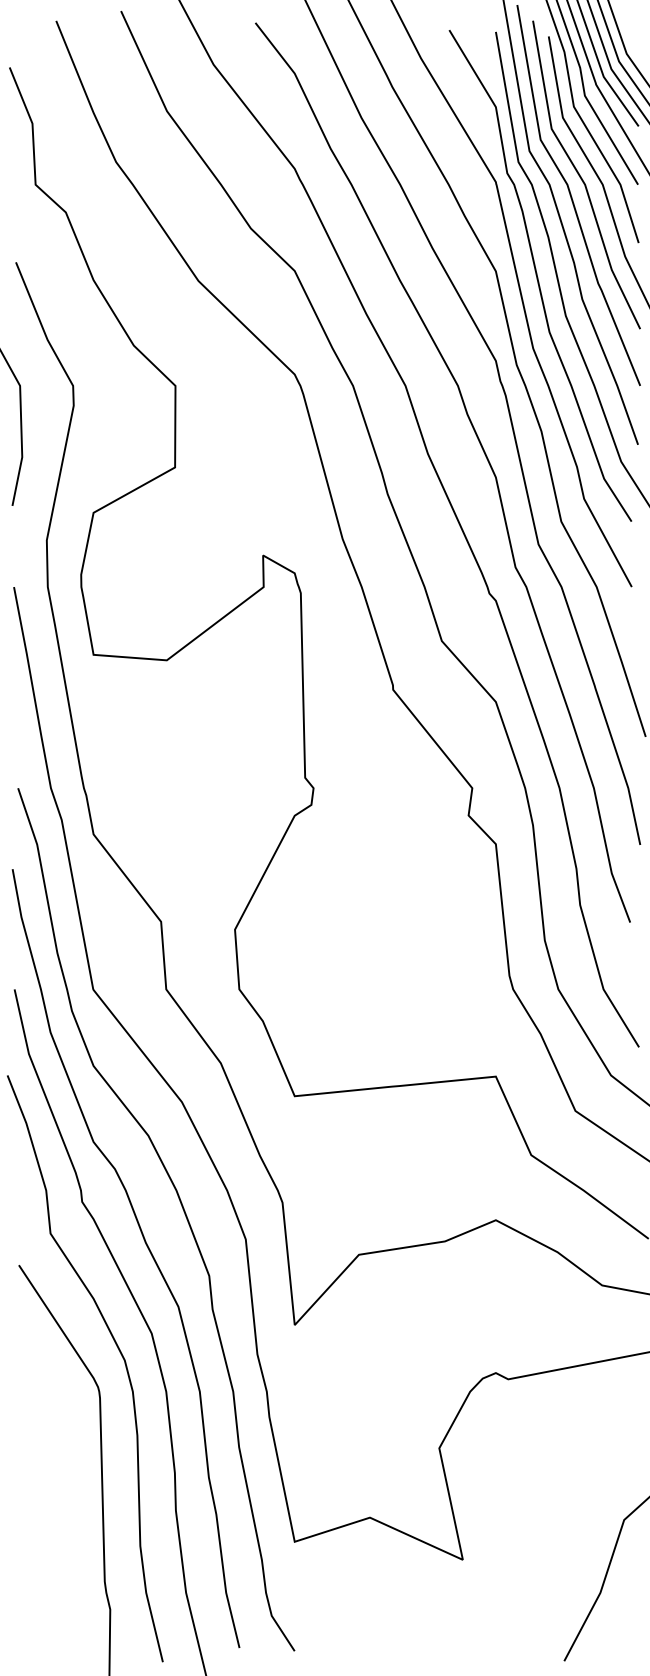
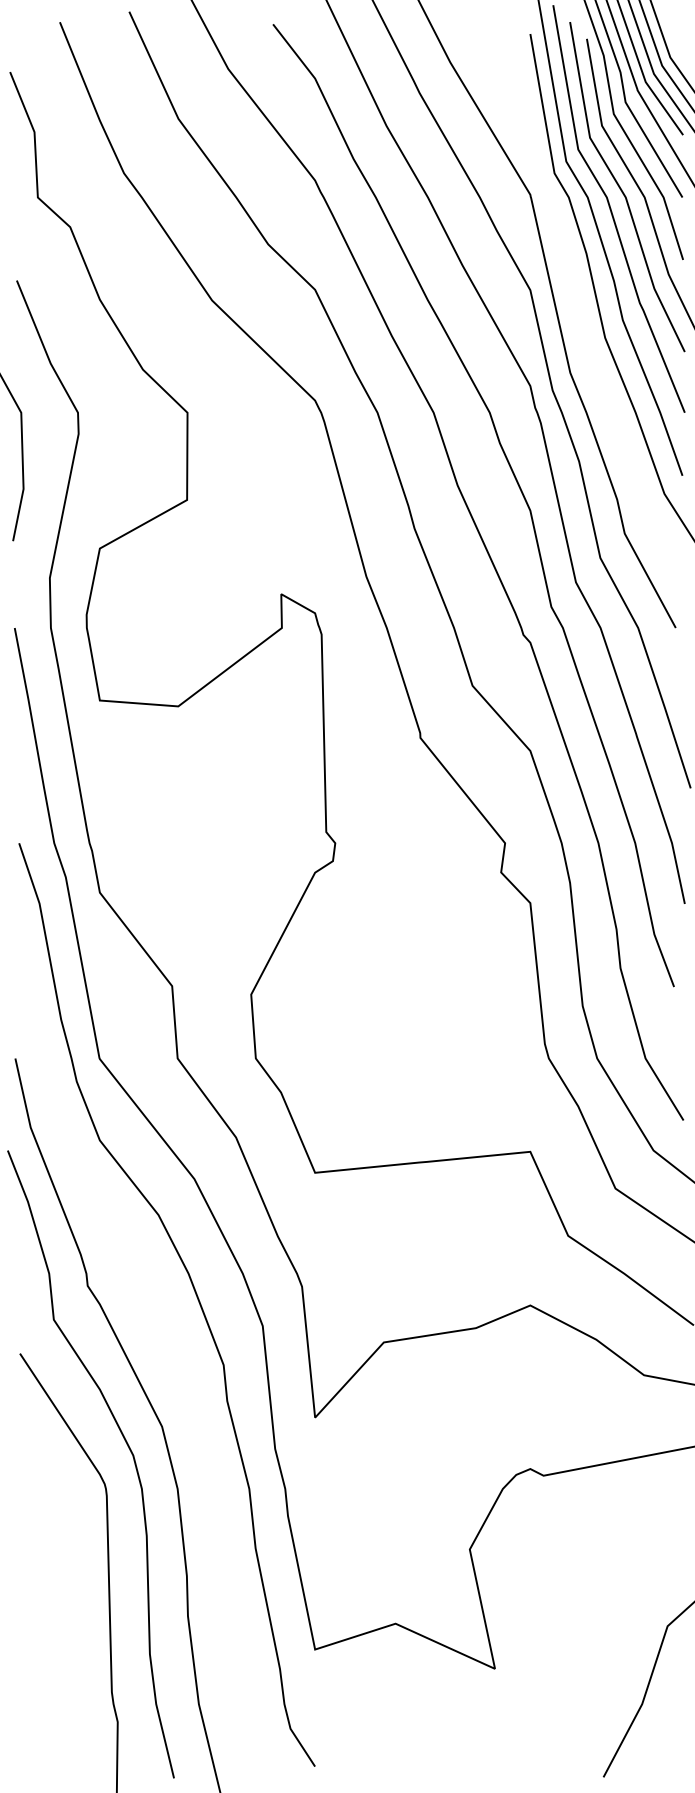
curve: (538, 276) -> (575, 295), removed
curve: (147, 1248) -> (157, 1335), removed

